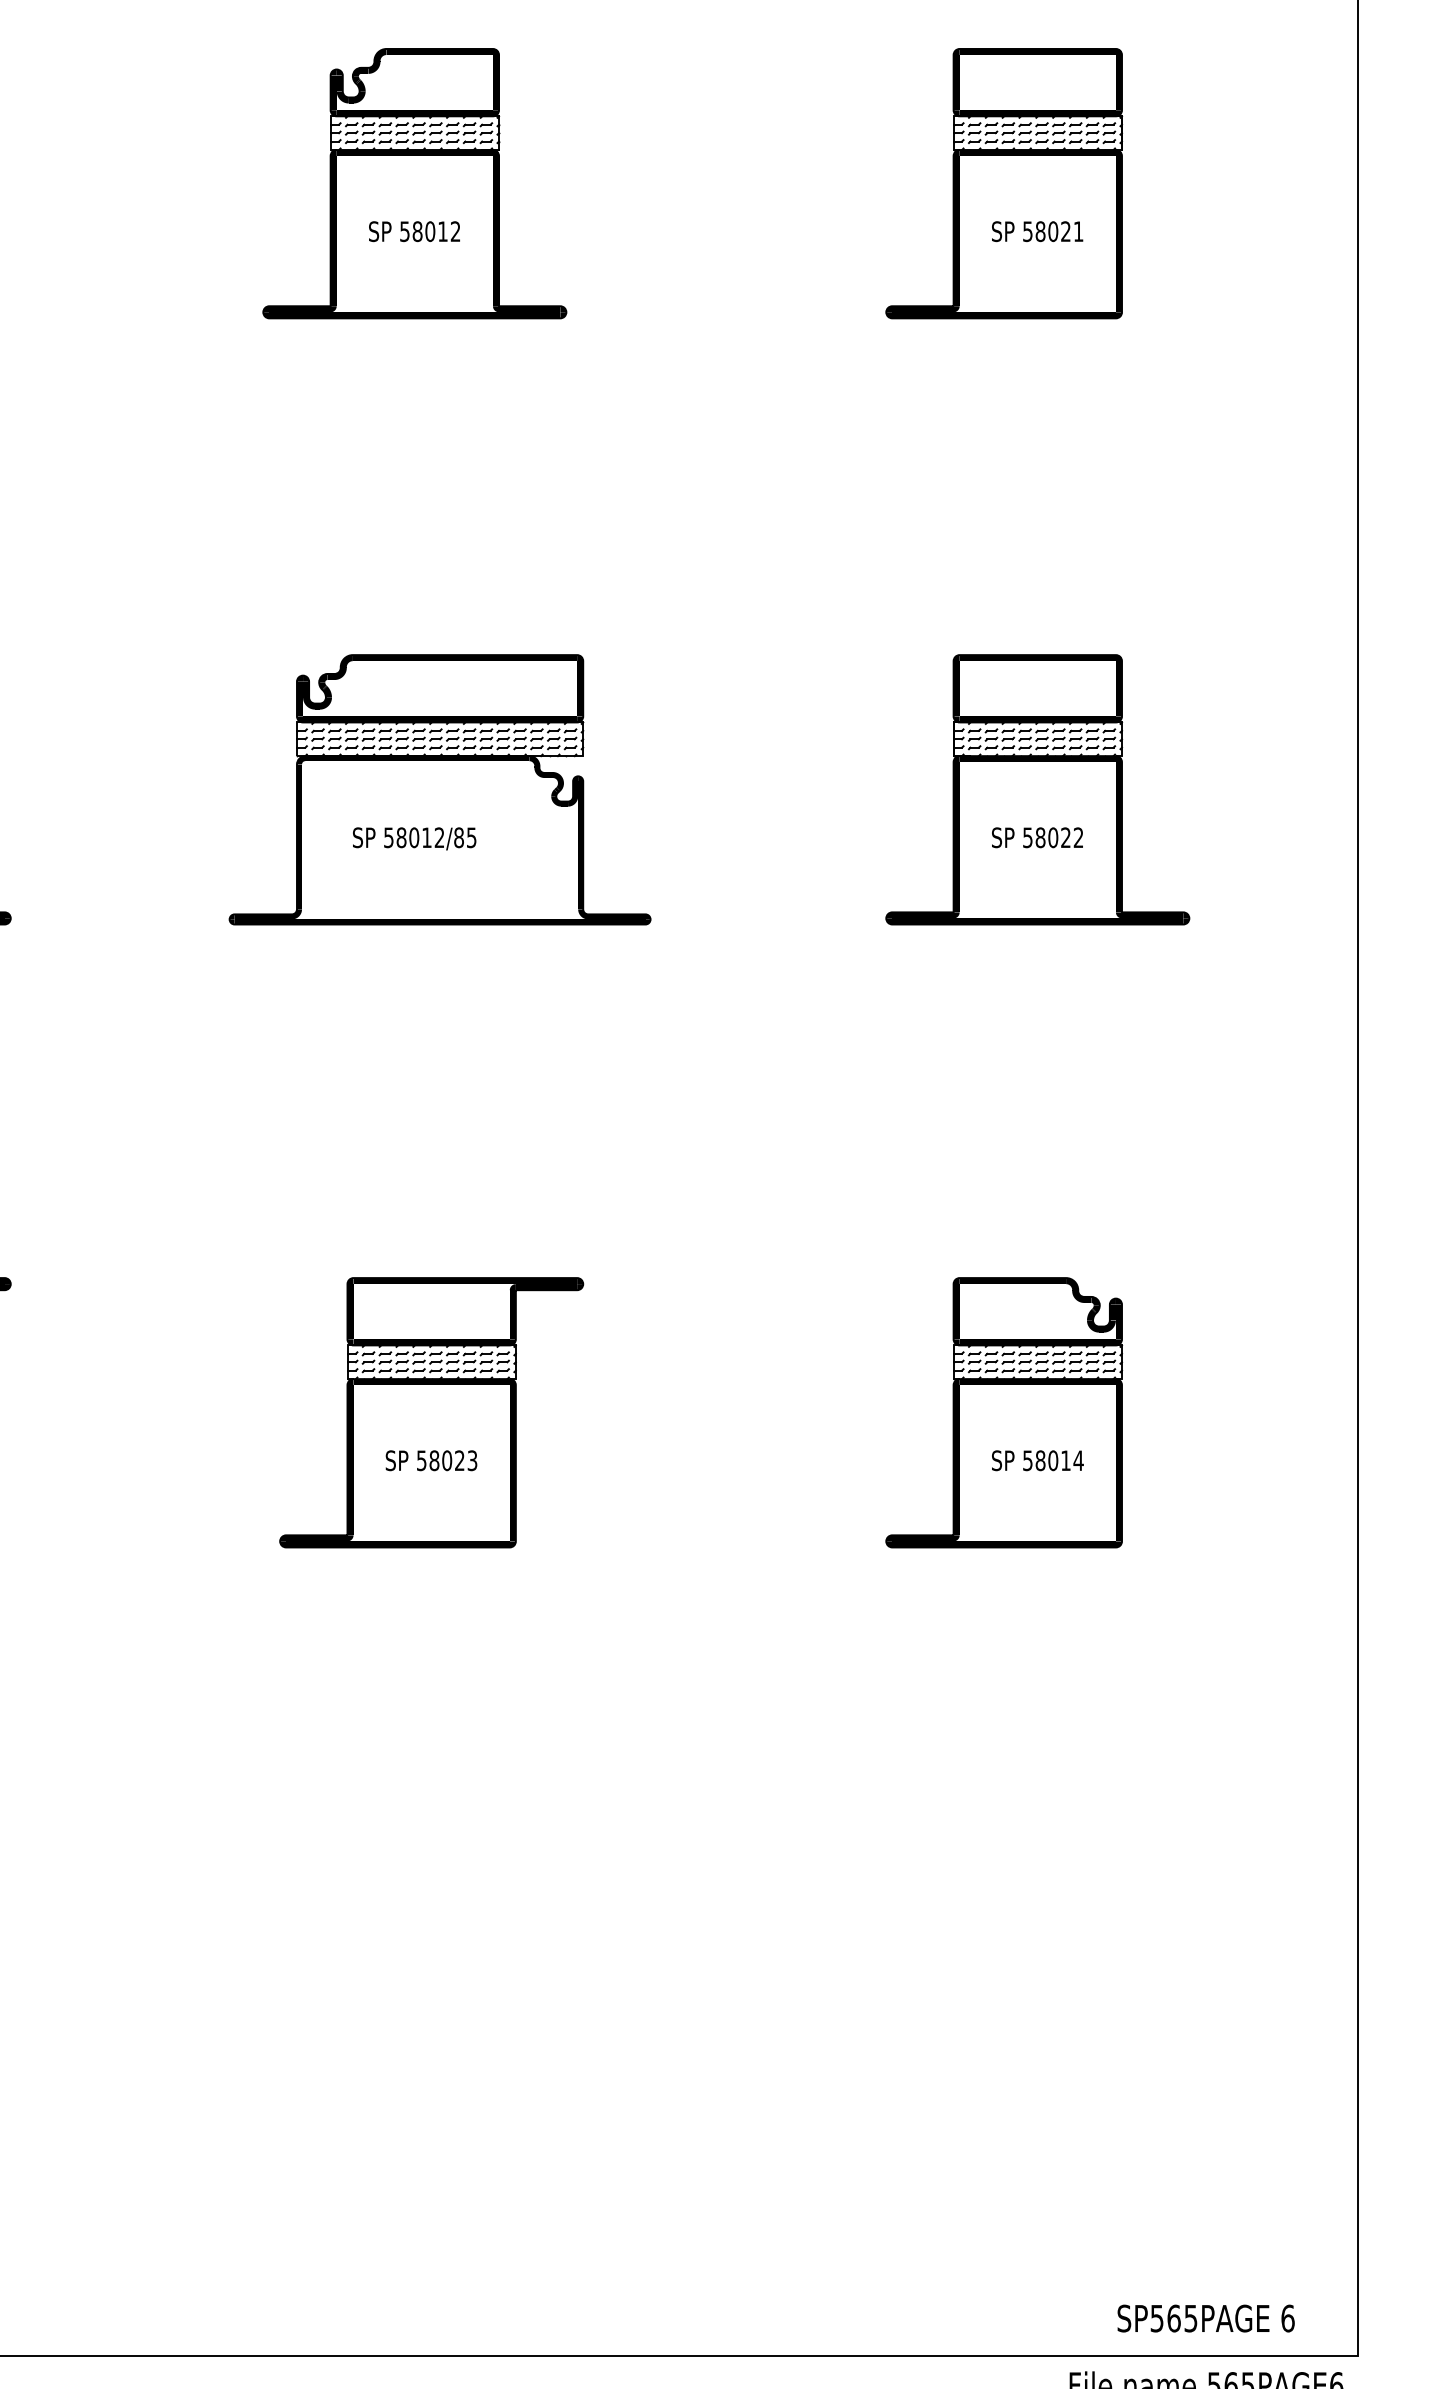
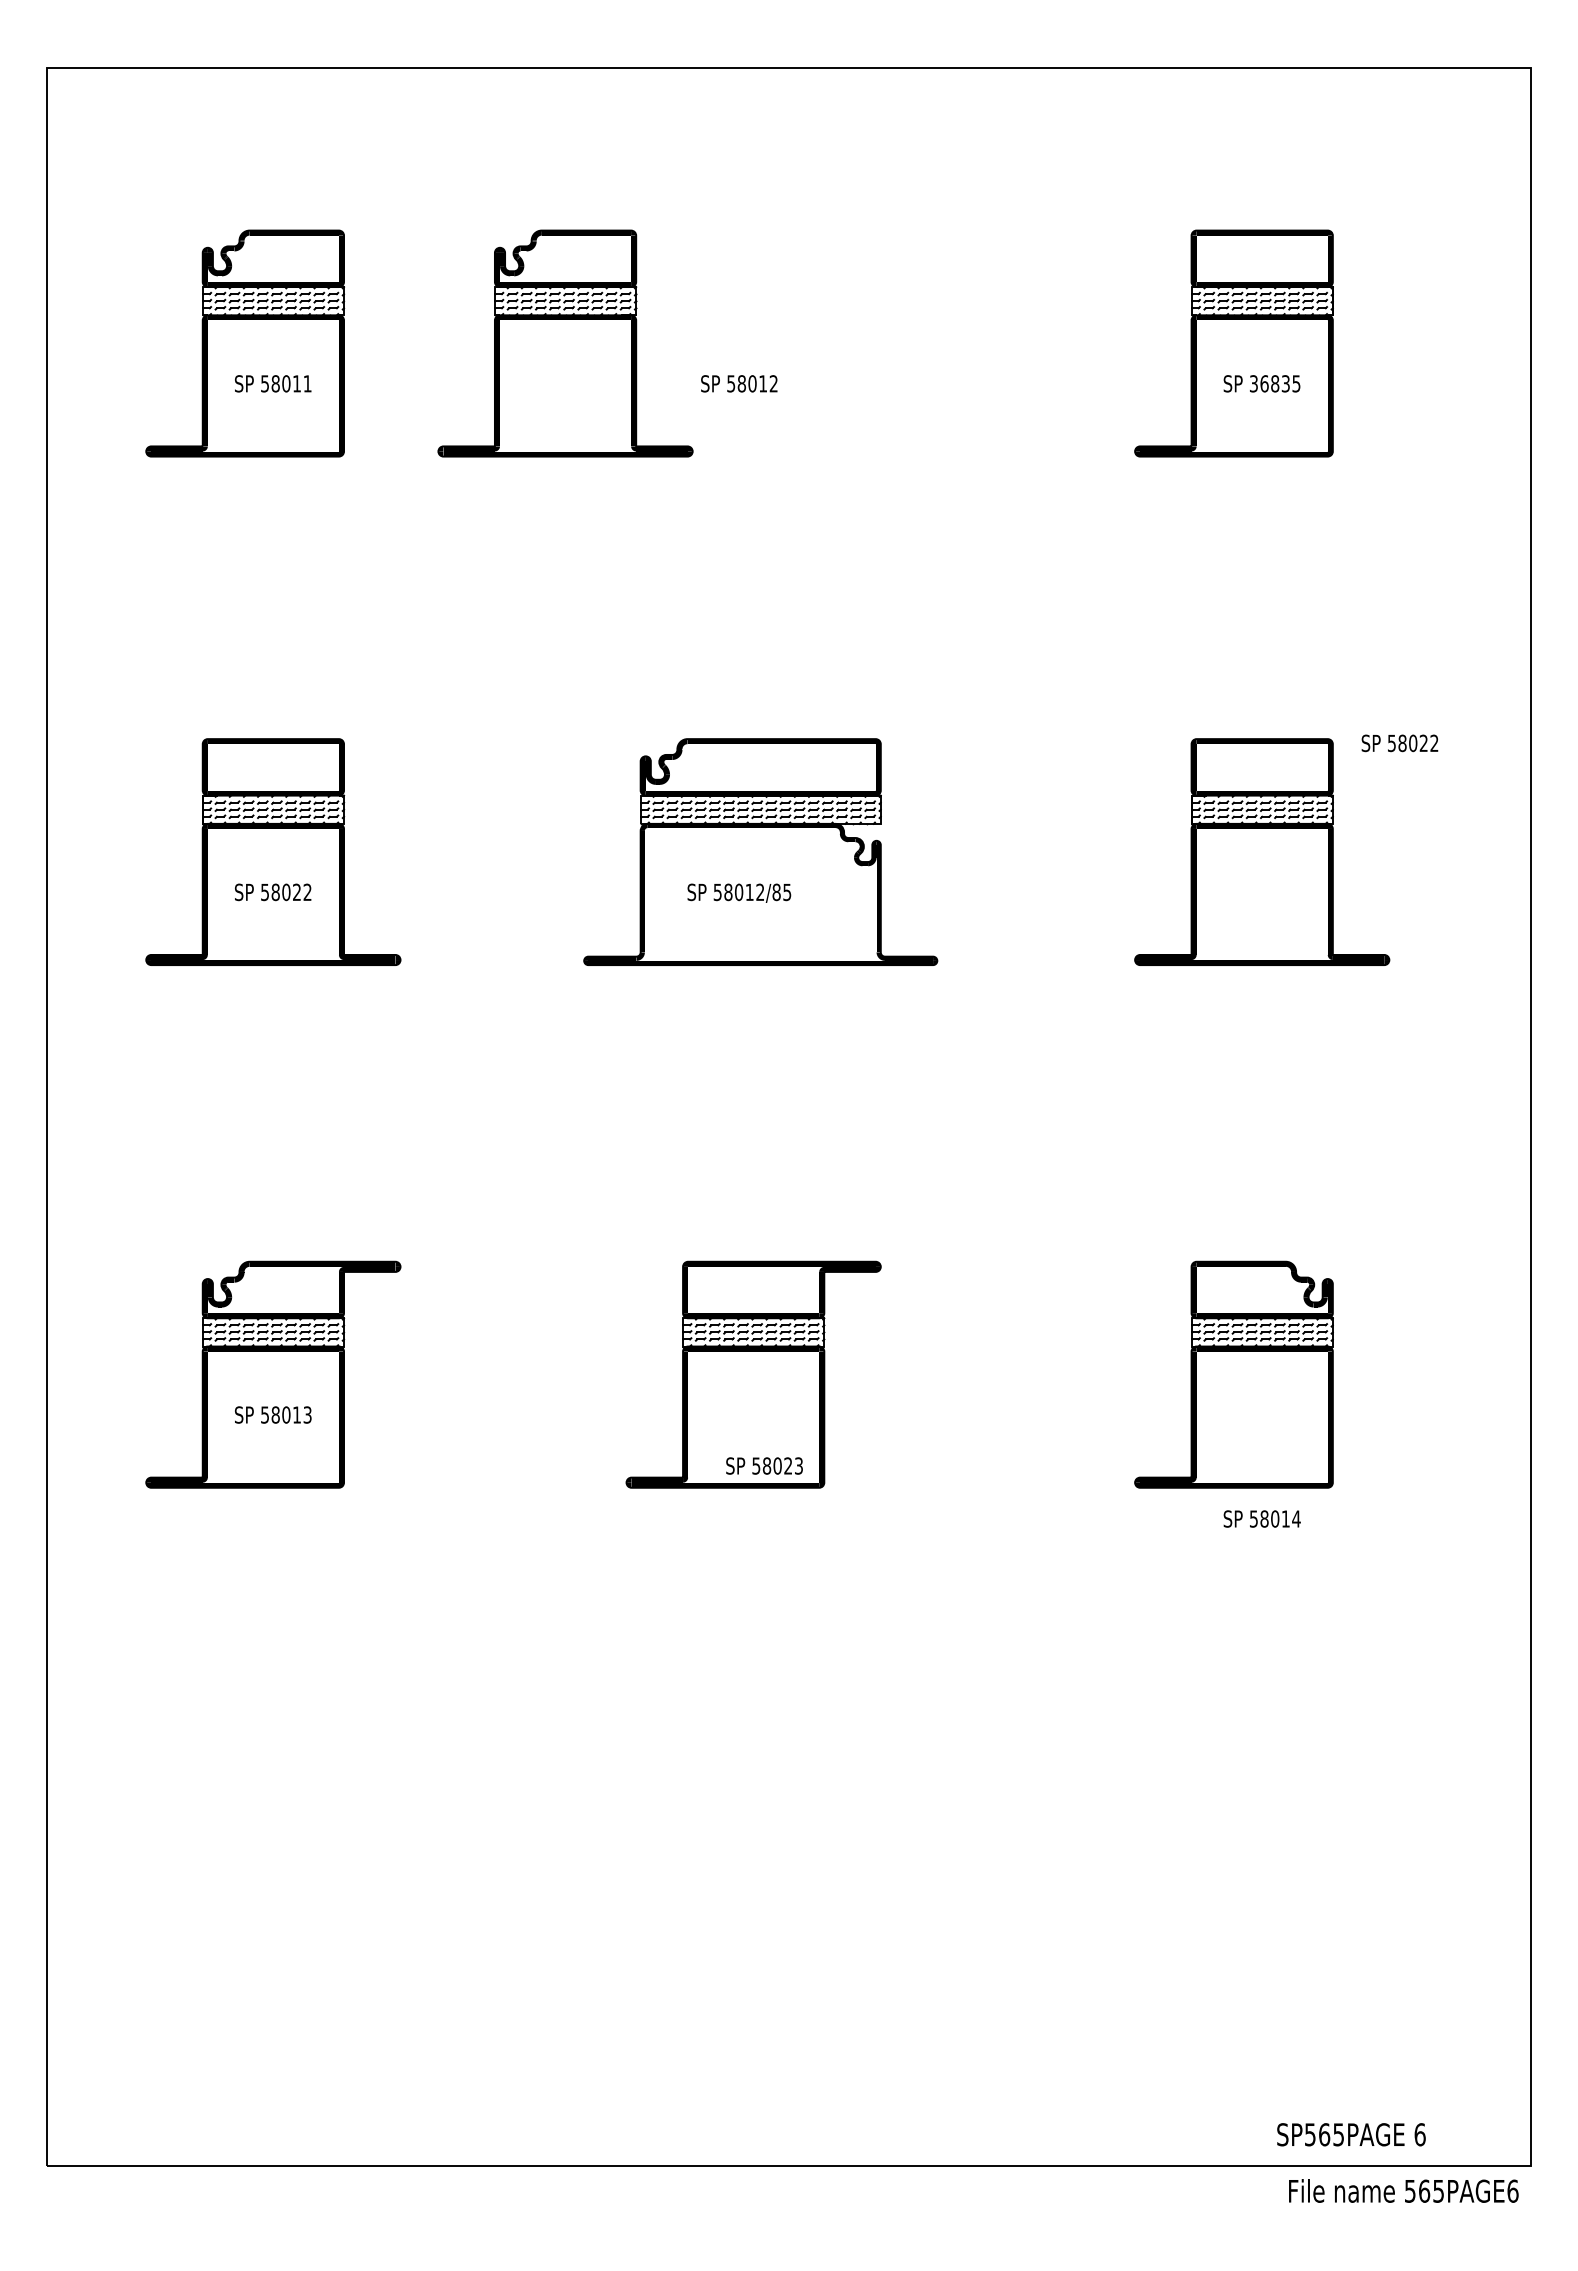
part: (414, 183) -> (565, 343), moved
text: (1053, 231) -> (1275, 383), 58021 -> 36835
text: (1036, 837) -> (1399, 743), moved
text: (431, 1460) -> (764, 1465), moved
text: (1036, 1460) -> (1261, 1518), moved
text: (1206, 2318) -> (1351, 2134), moved

